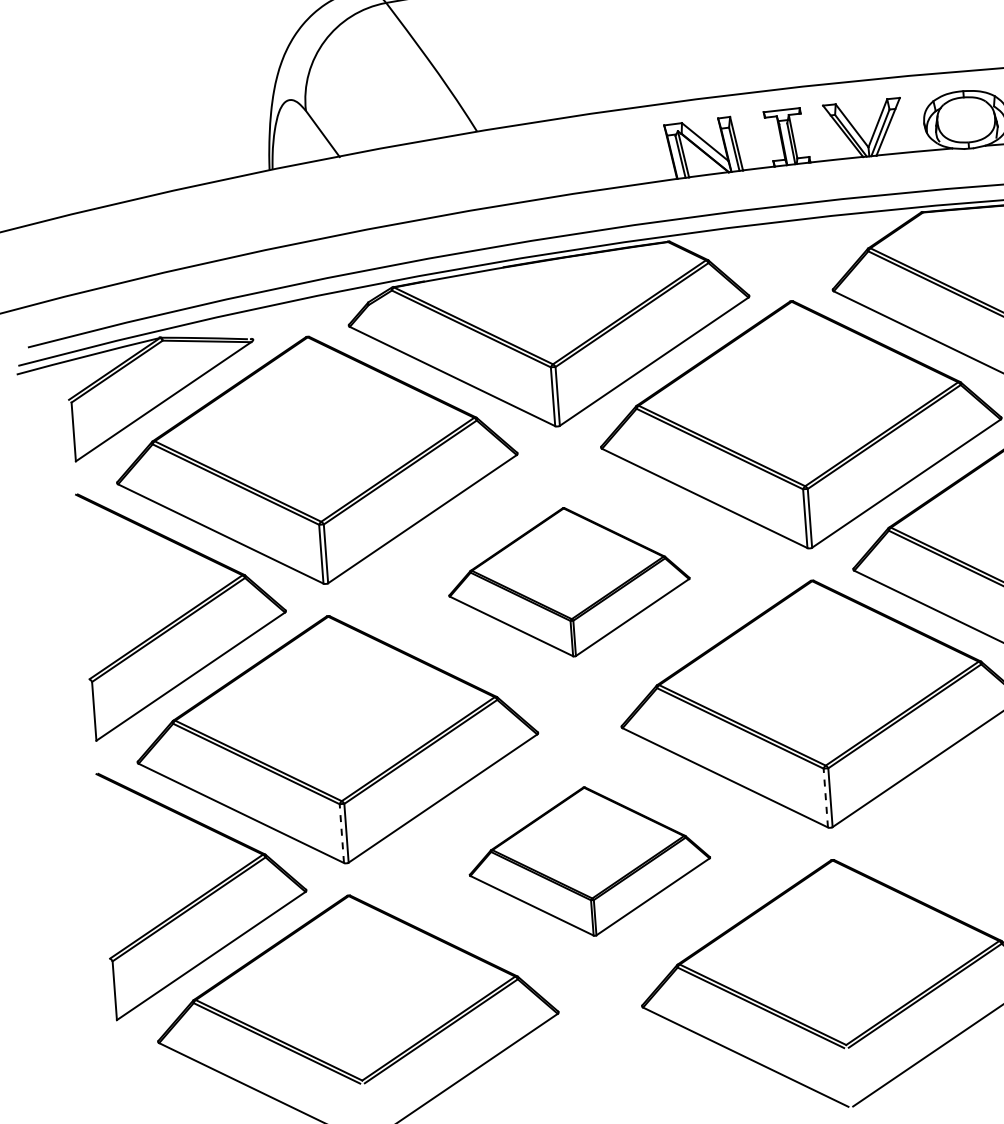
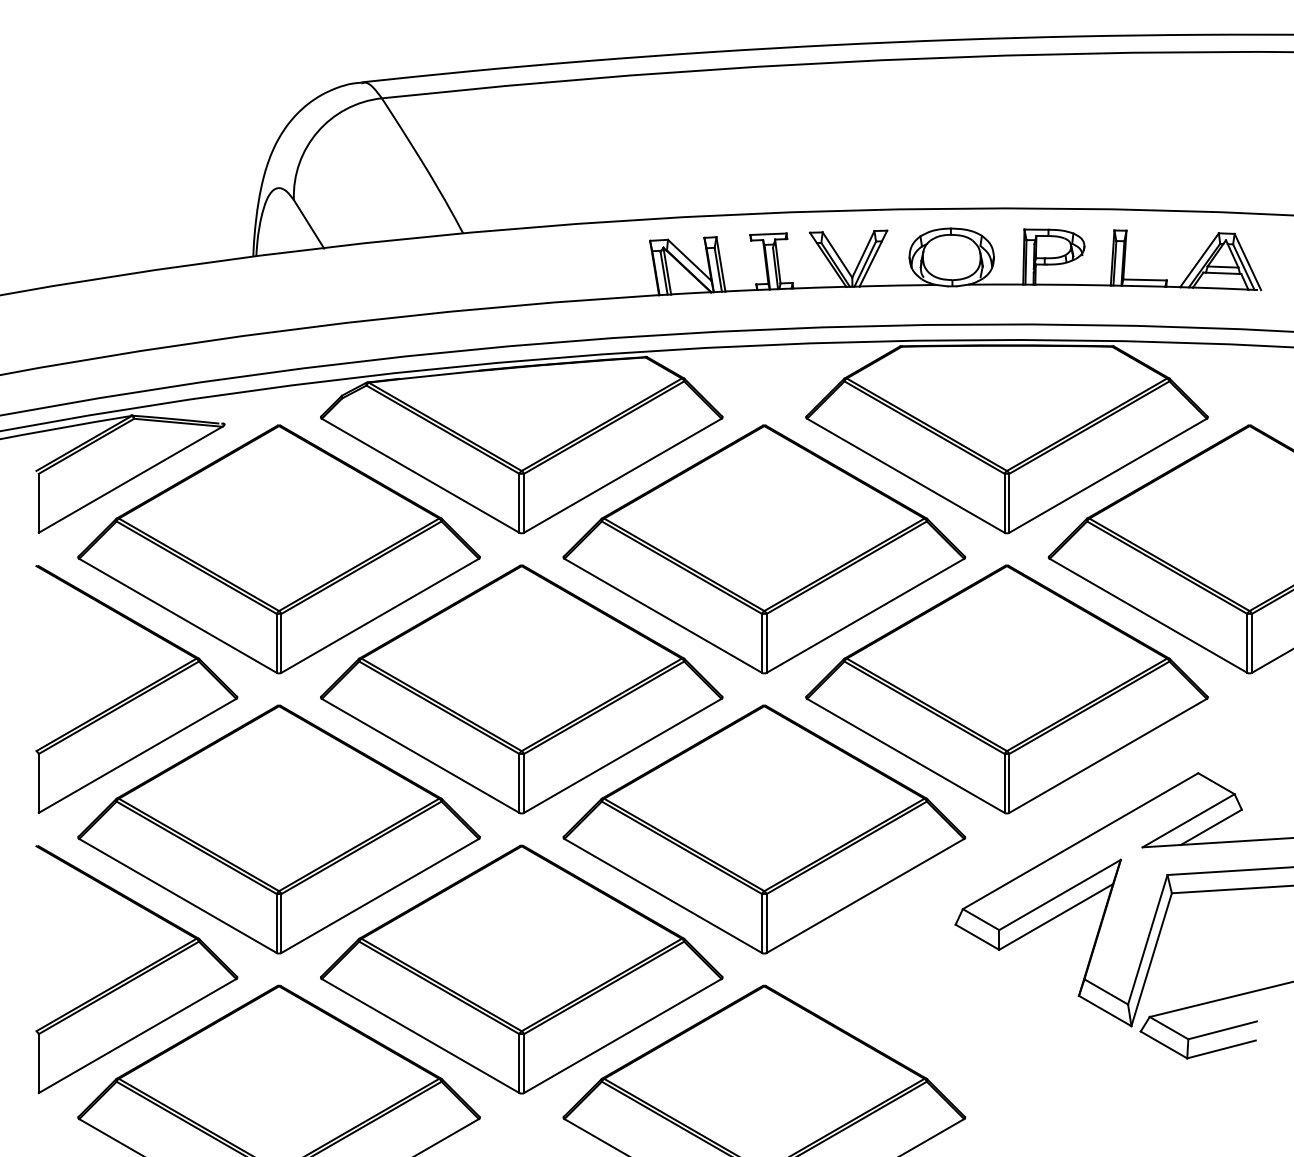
part: (568, 582) -> (521, 689), size x1.67
line: (826, 798) -> (762, 923), dashed -> solid
line: (341, 833) -> (276, 923), dashed -> solid
part: (589, 861) -> (521, 969), size x1.67

